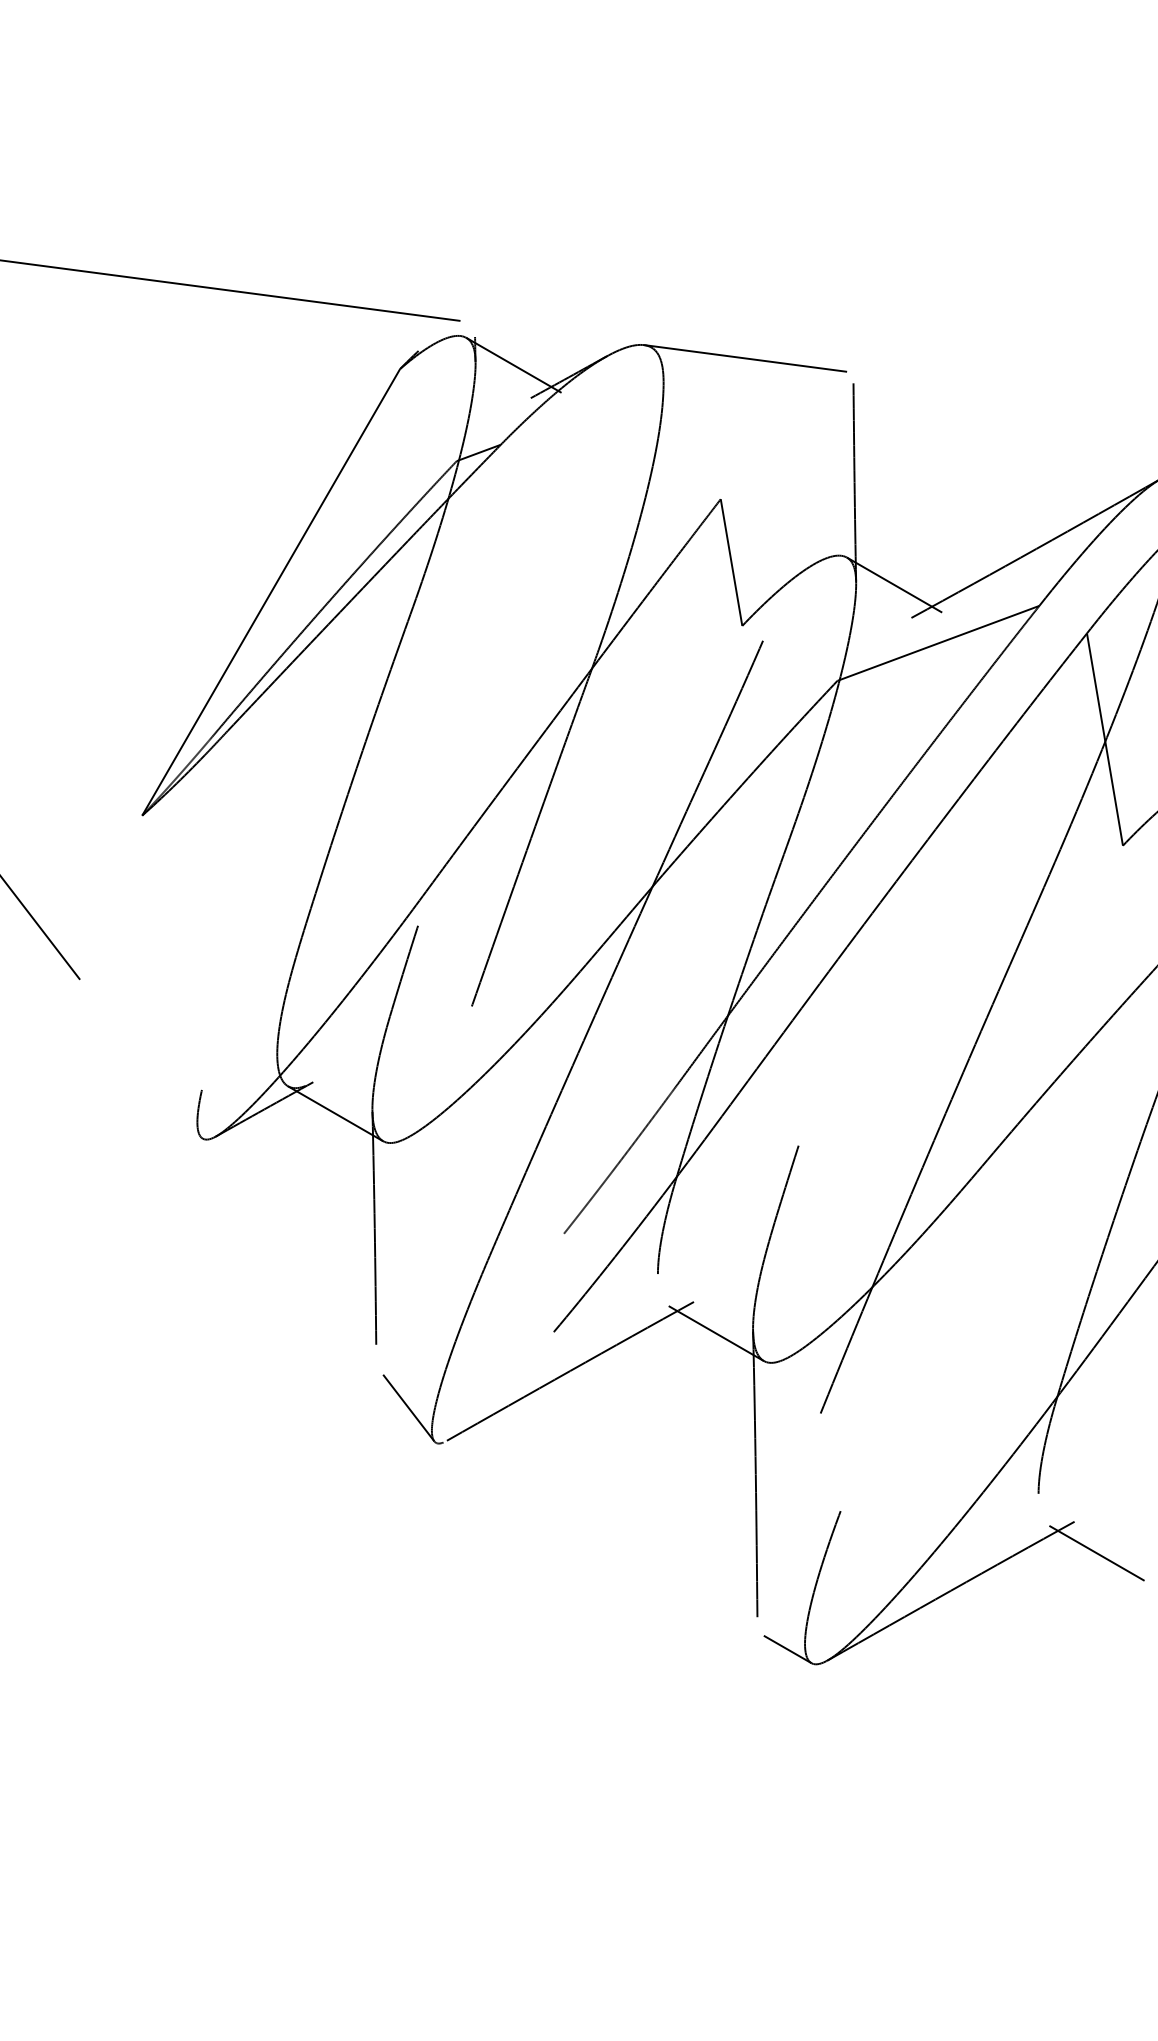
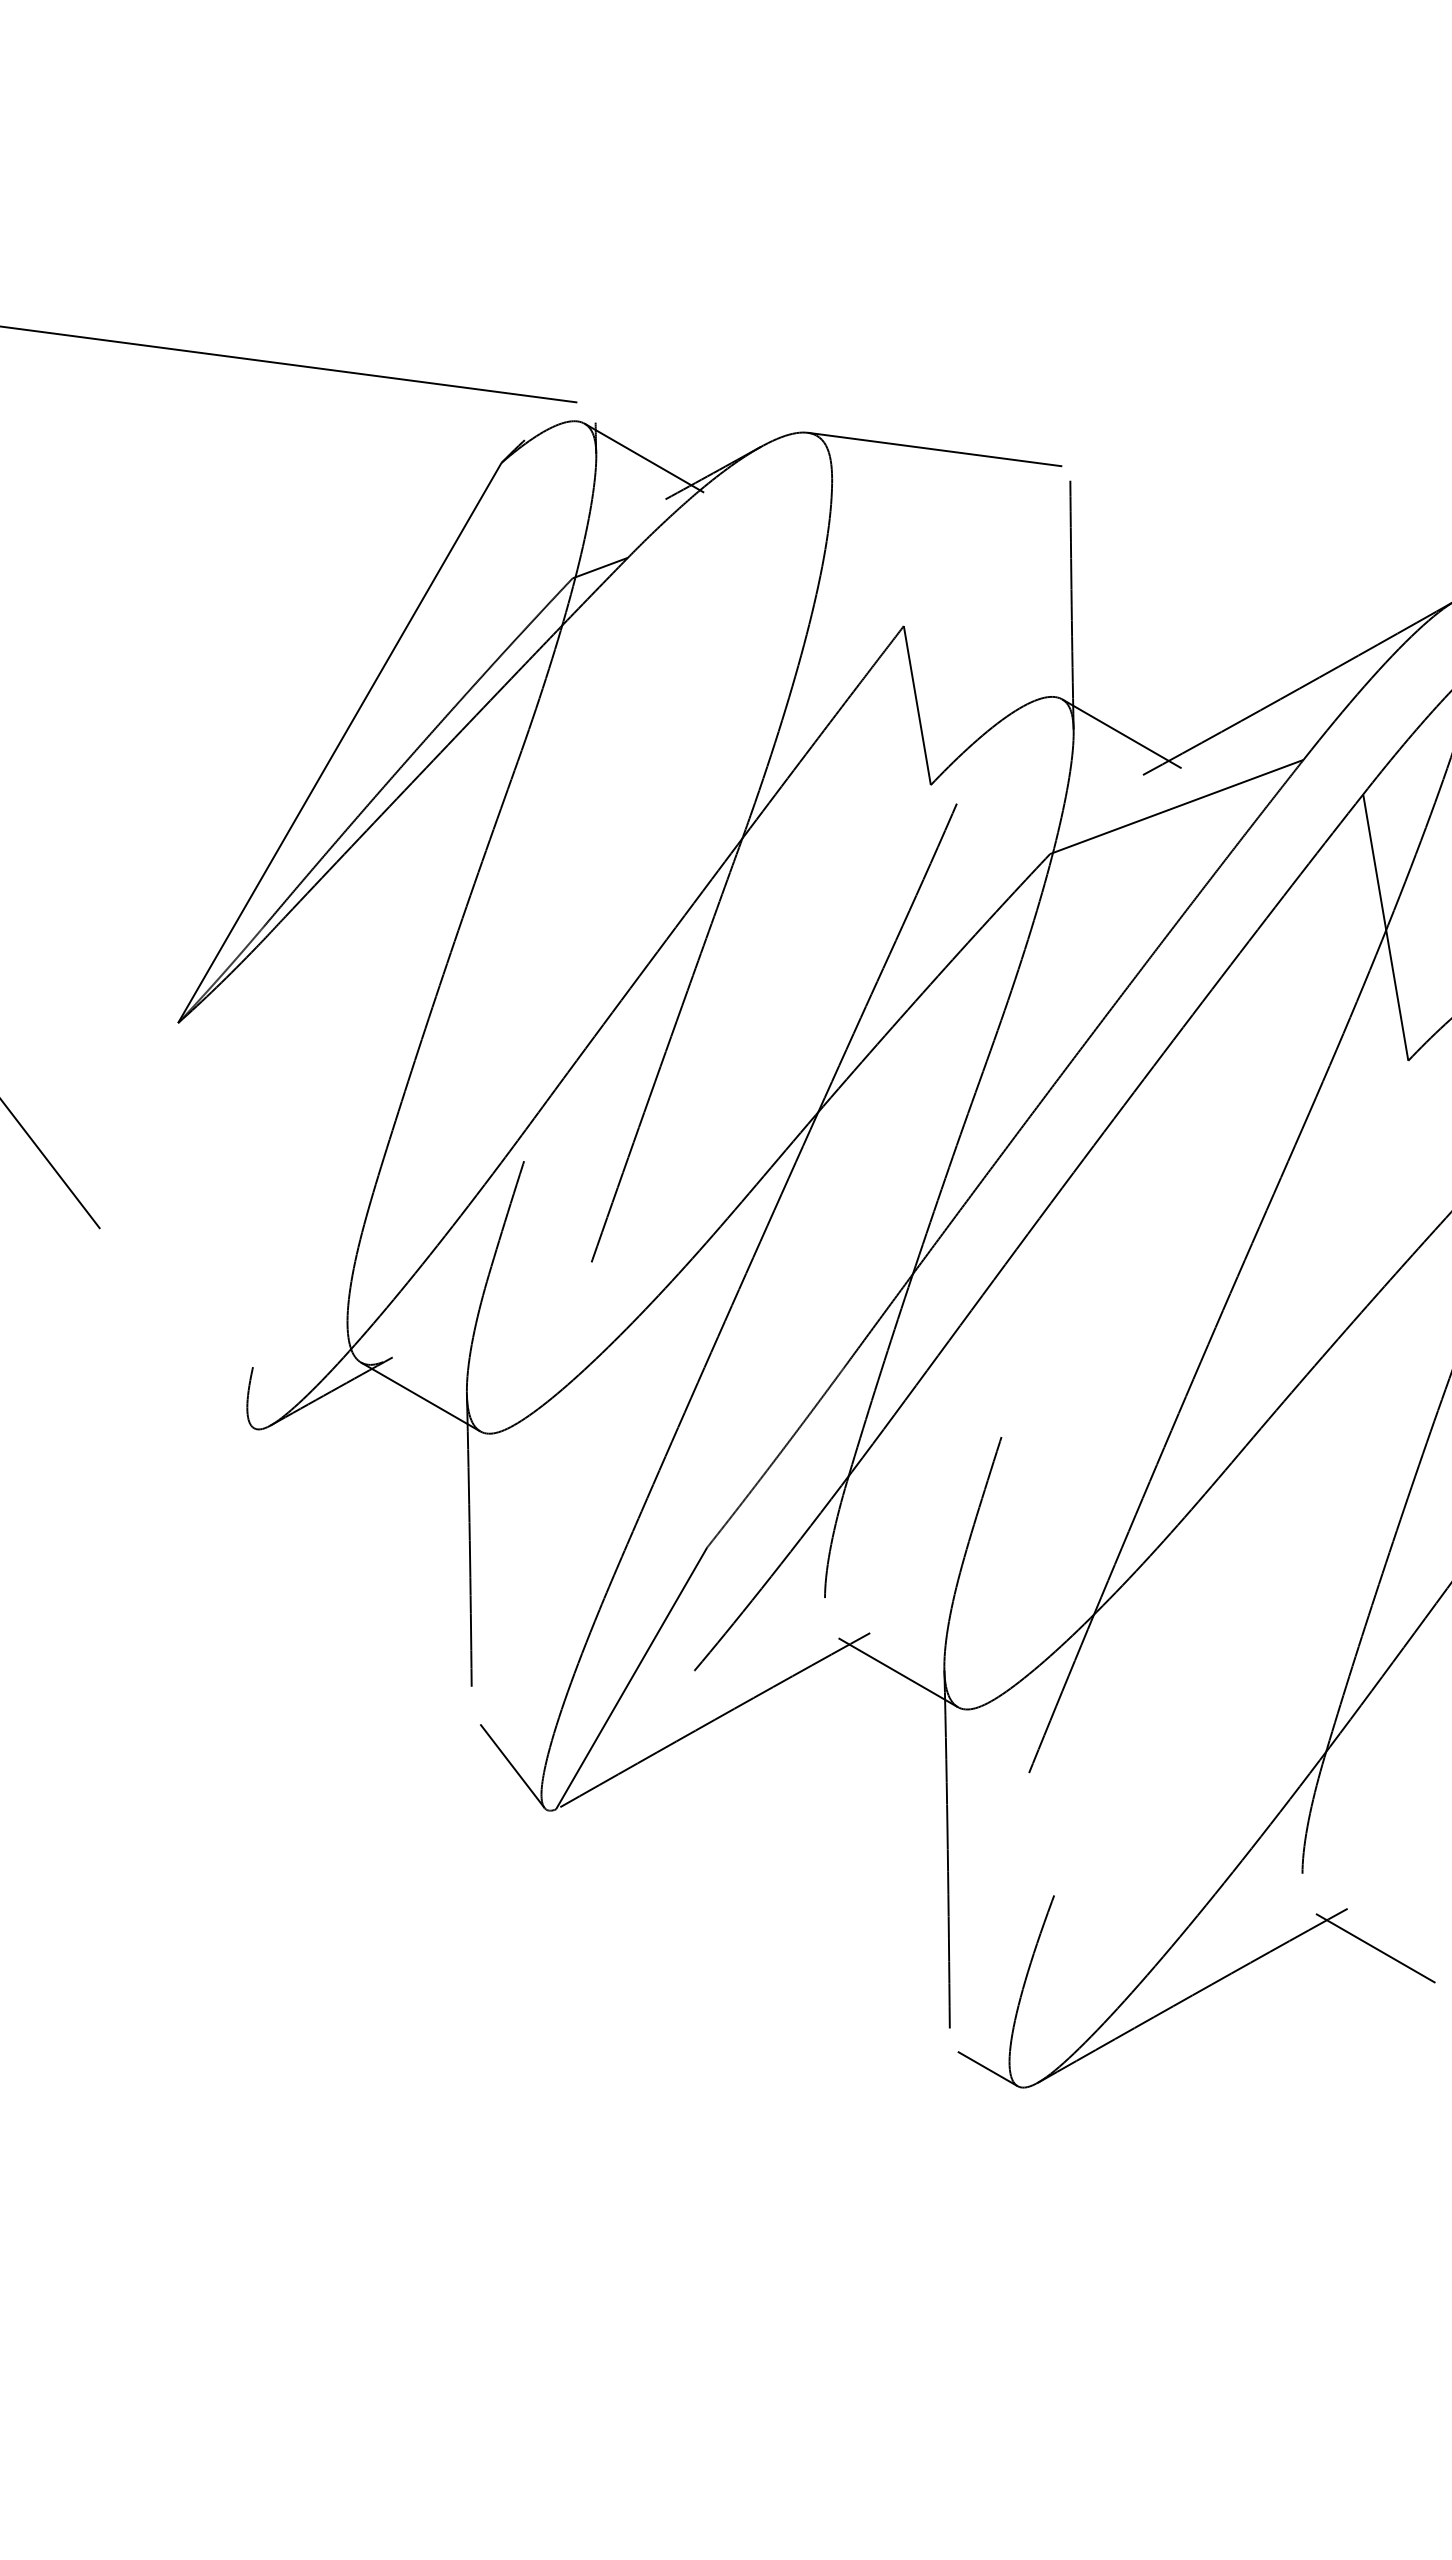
line: (503, 1338) -> (631, 1678), added

